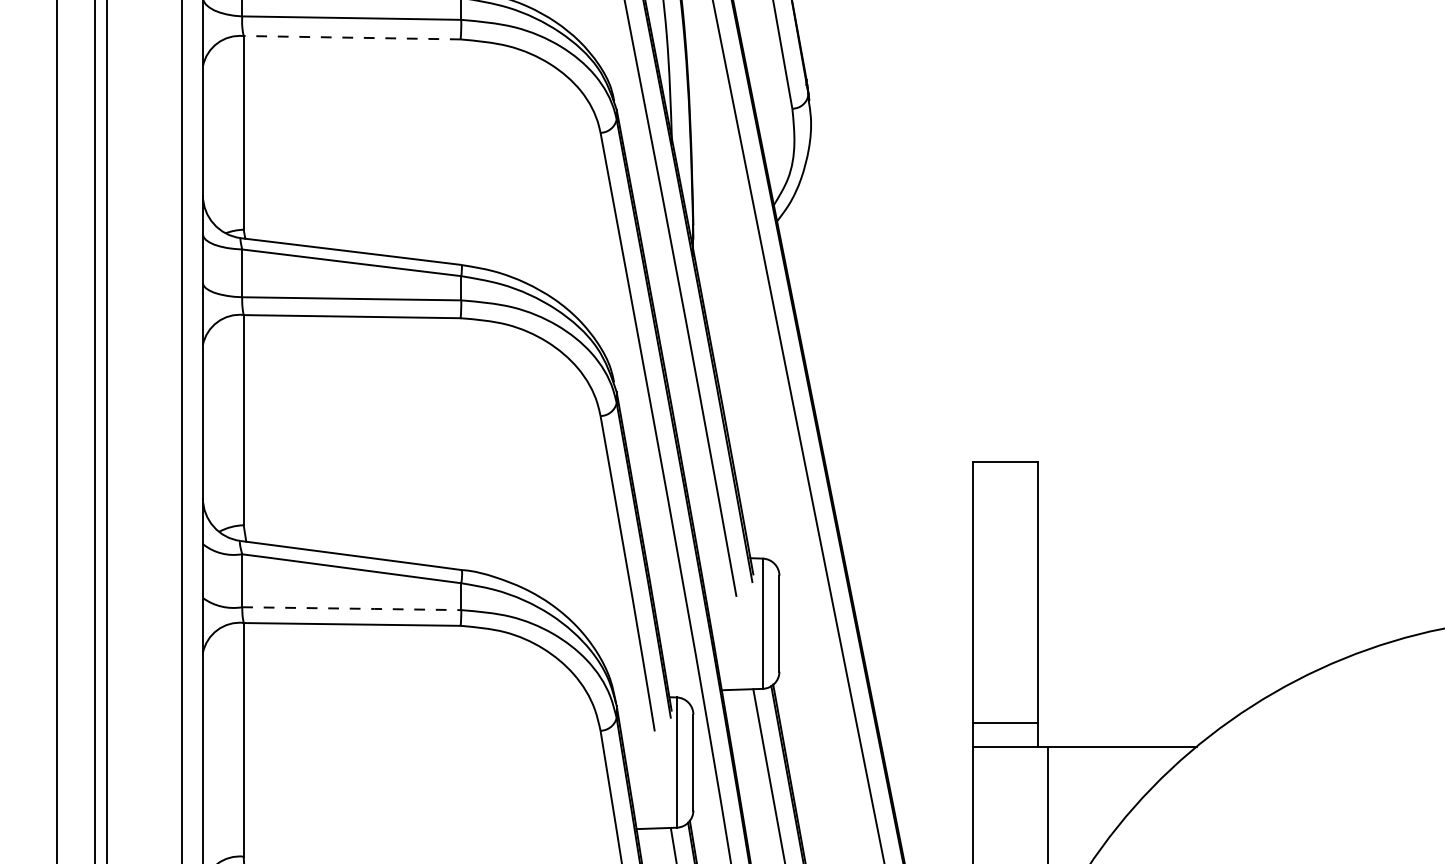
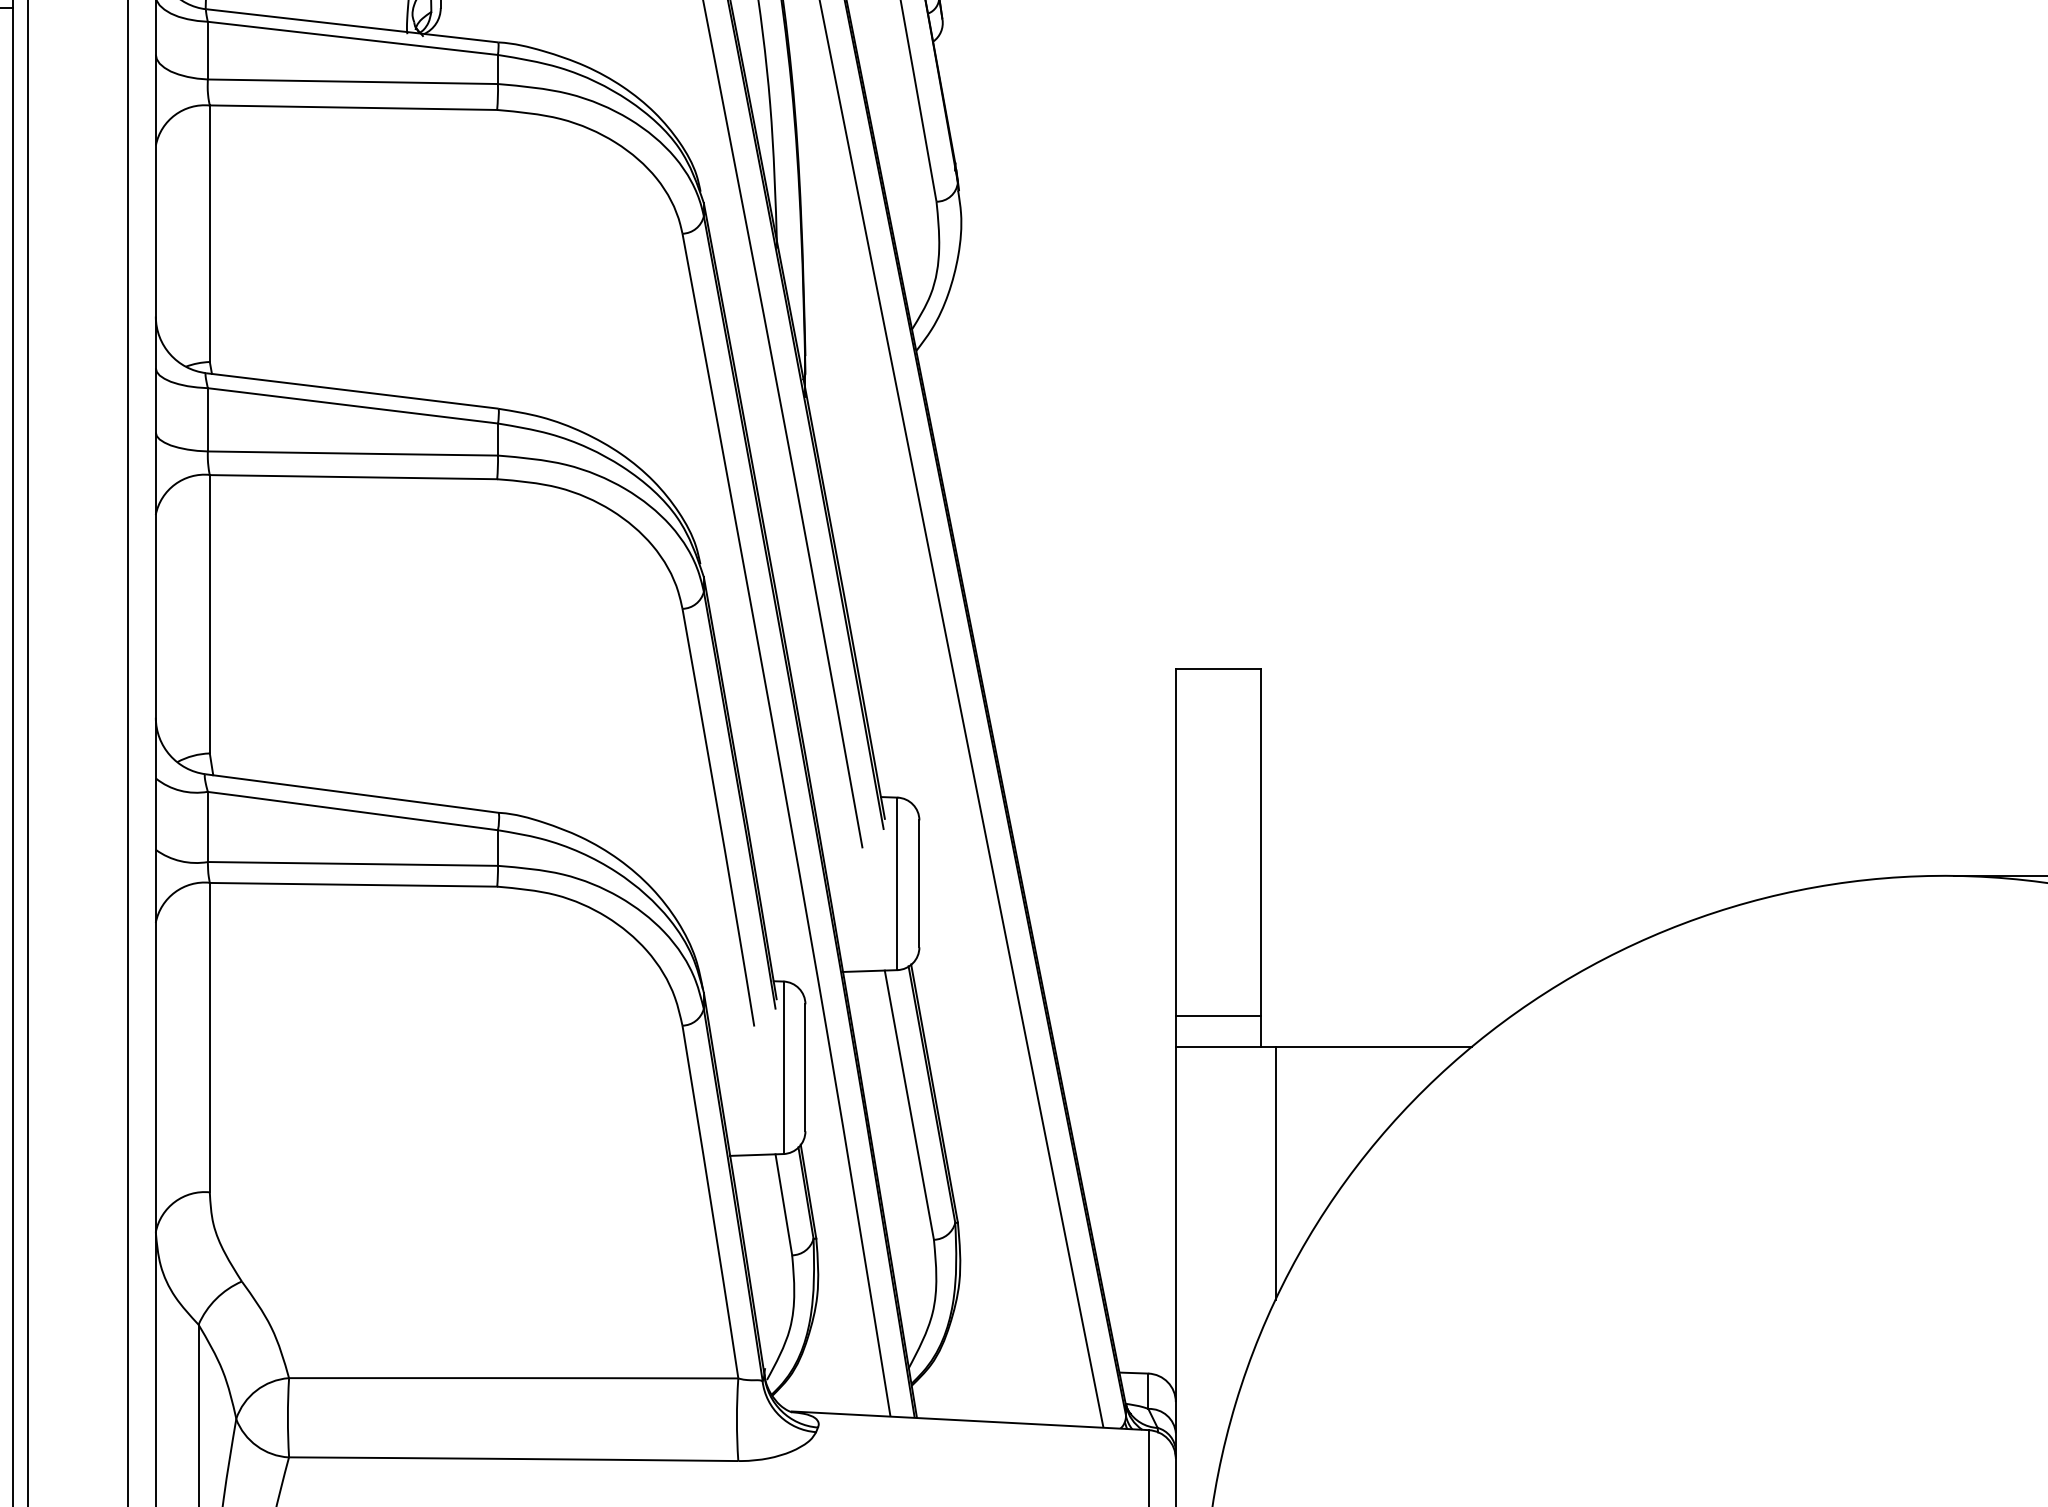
line: (352, 37) -> (353, 107), dashed -> solid
line: (352, 608) -> (354, 863), dashed -> solid

